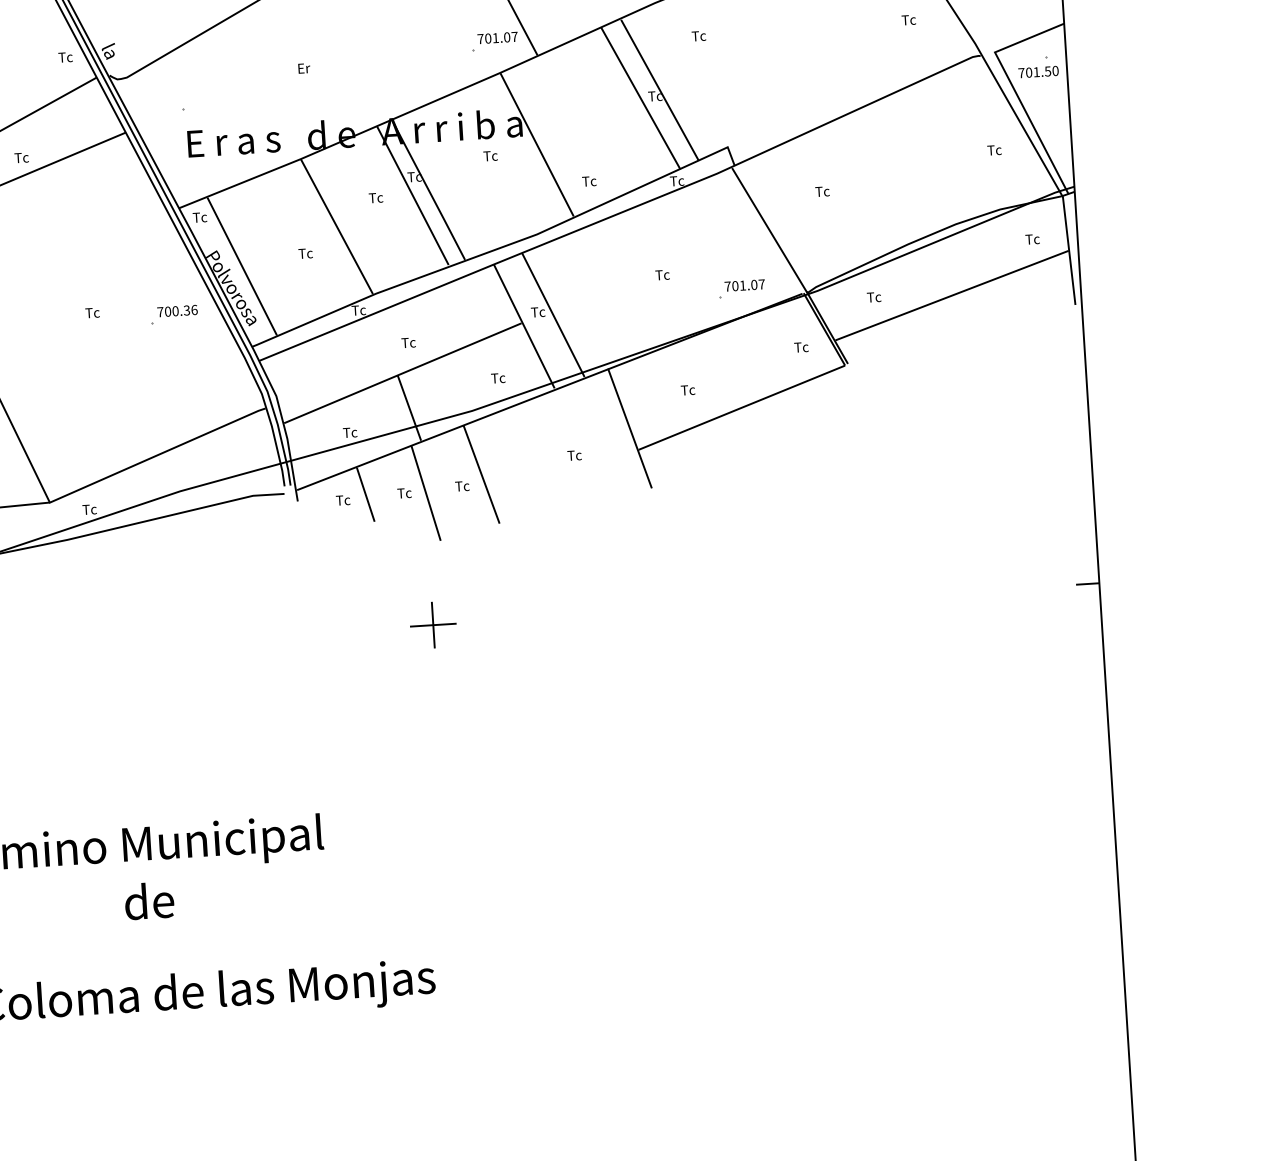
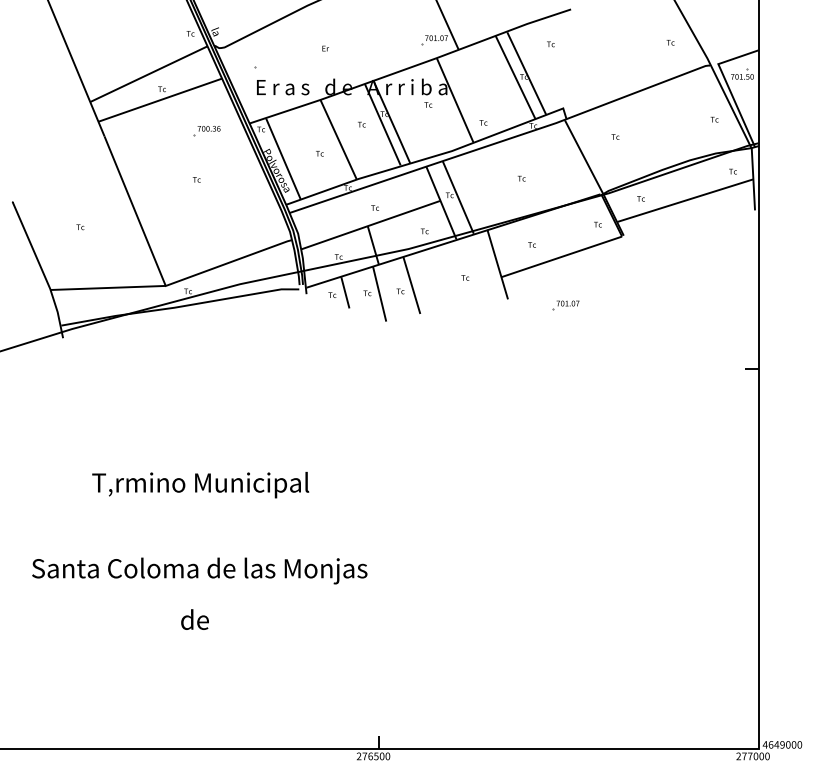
part: (740, 289) -> (565, 305), moved
part: (173, 316) -> (206, 131), moved
part: (432, 625) -> (378, 369), removed
text: (148, 900) -> (194, 619), moved

